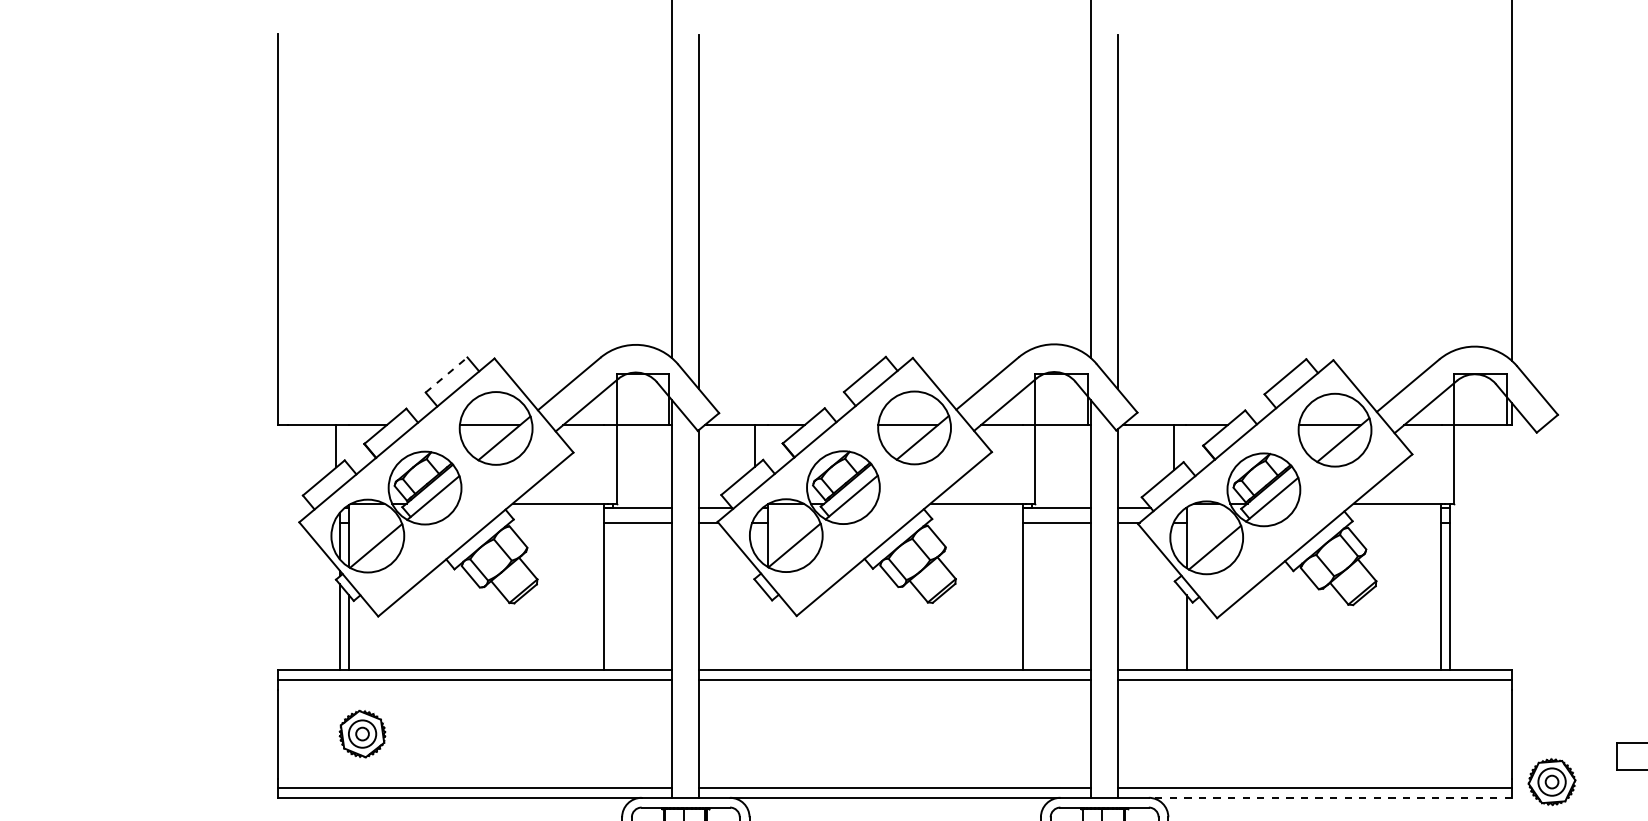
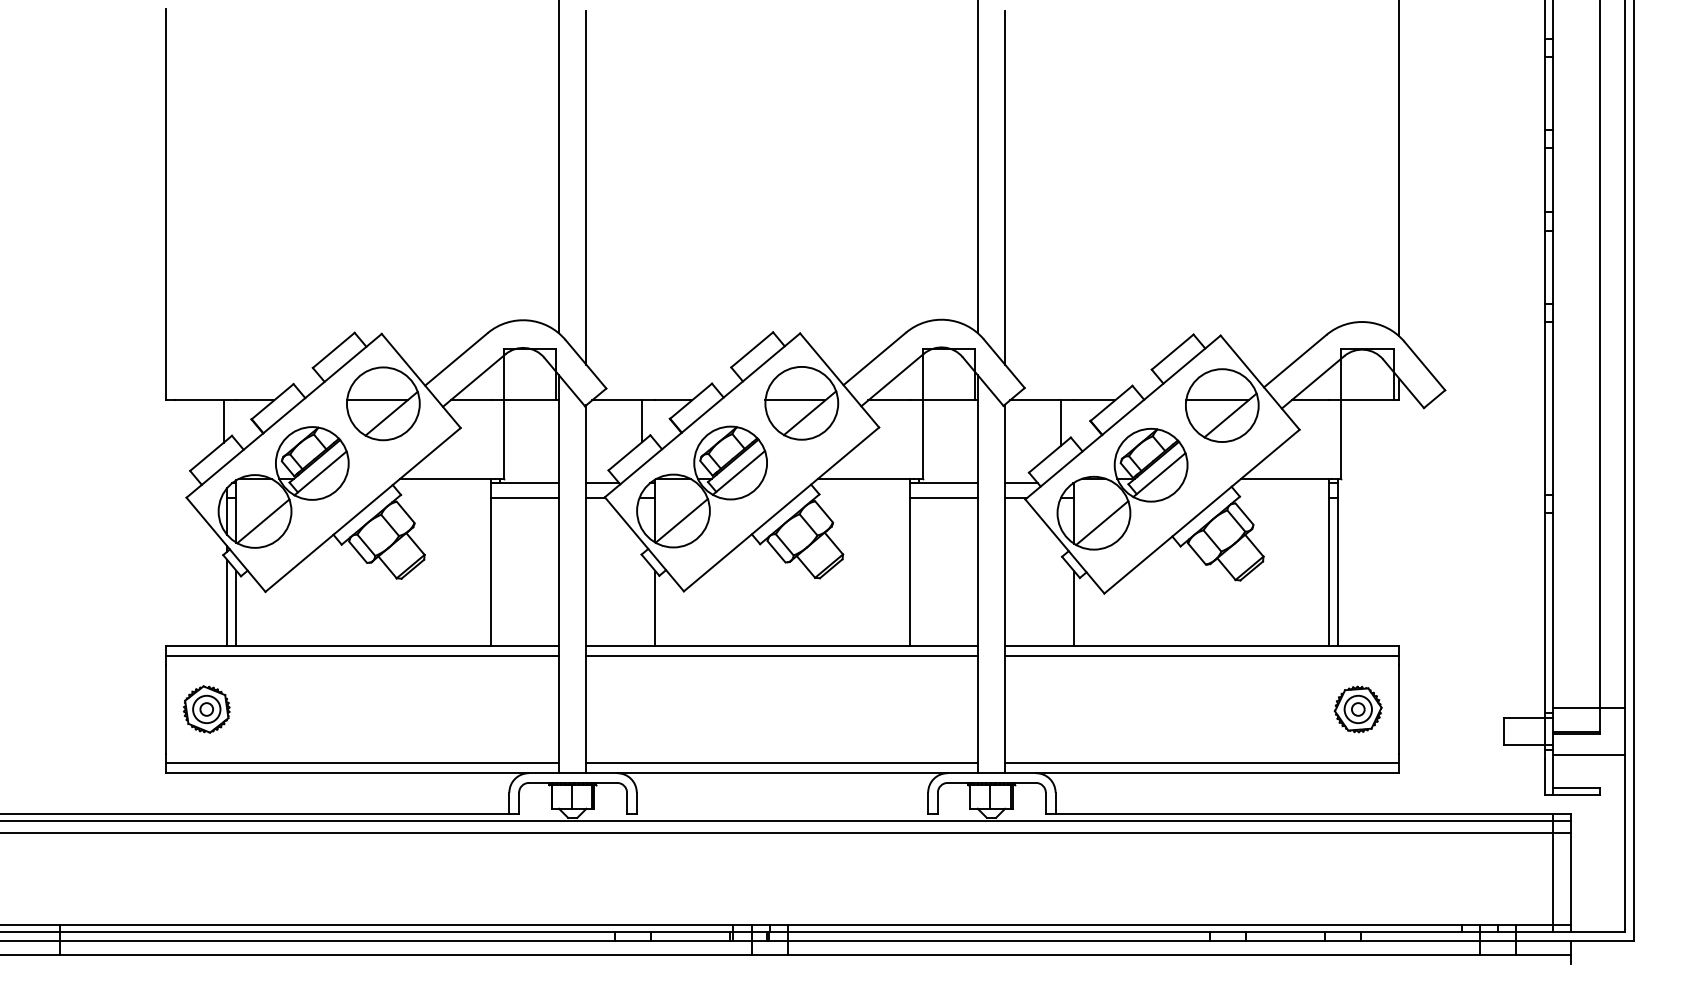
line: (447, 375) -> (334, 350), dashed -> solid
line: (768, 632) -> (655, 607), added
part: (362, 734) -> (206, 709), moved
part: (1551, 782) -> (1357, 709), moved
line: (1330, 798) -> (1217, 773), dashed -> solid

